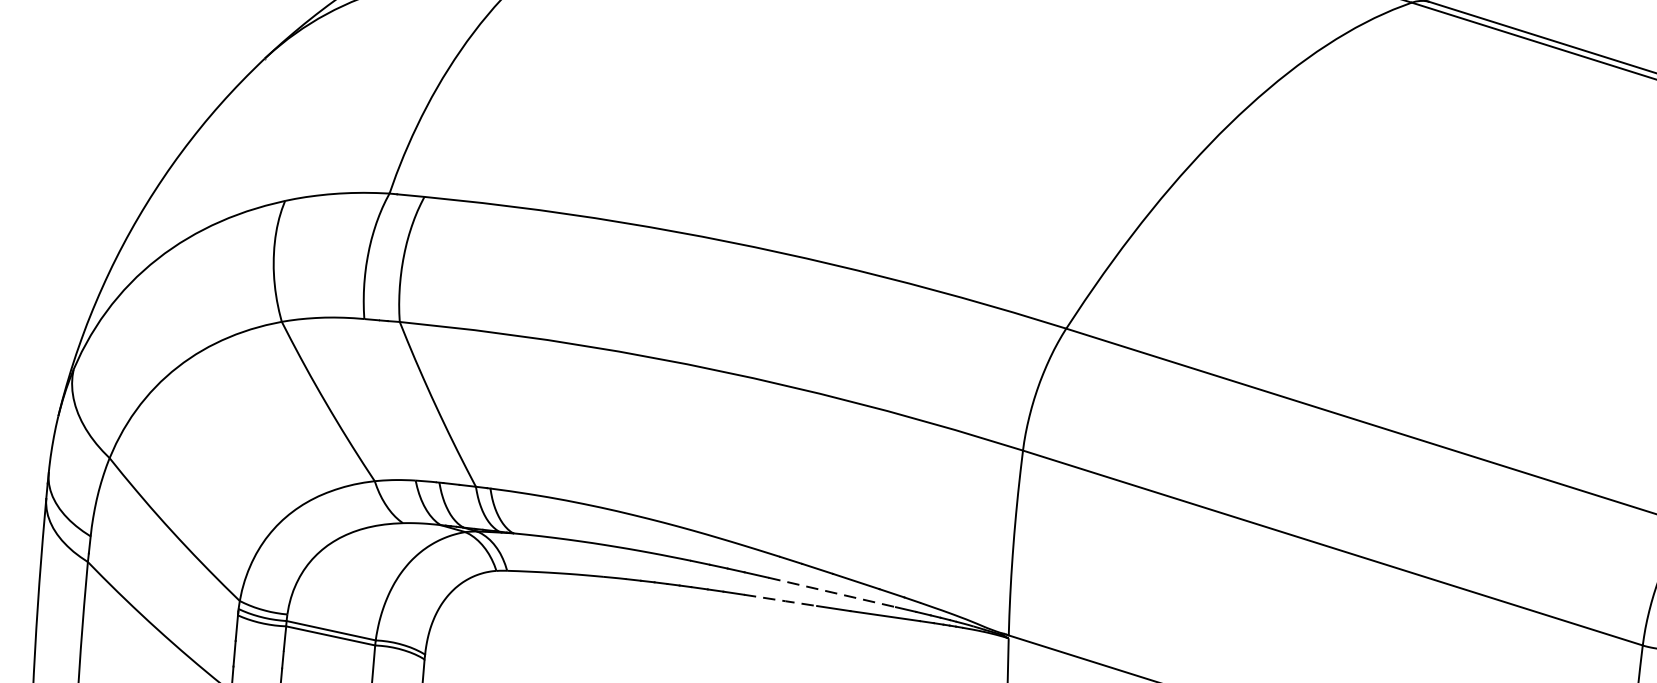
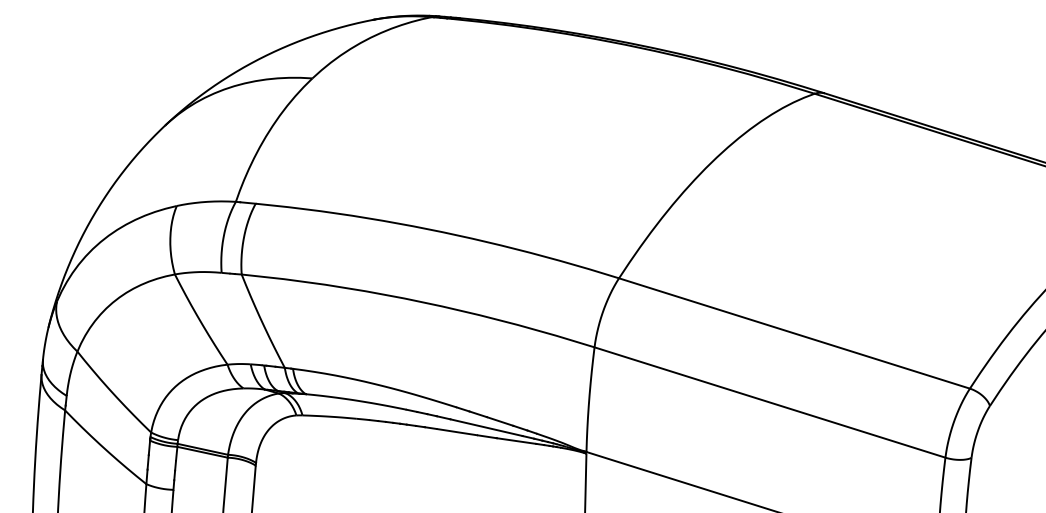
line: (832, 592) -> (486, 427), dashed -> solid
line: (782, 600) -> (458, 432), dashed -> solid

